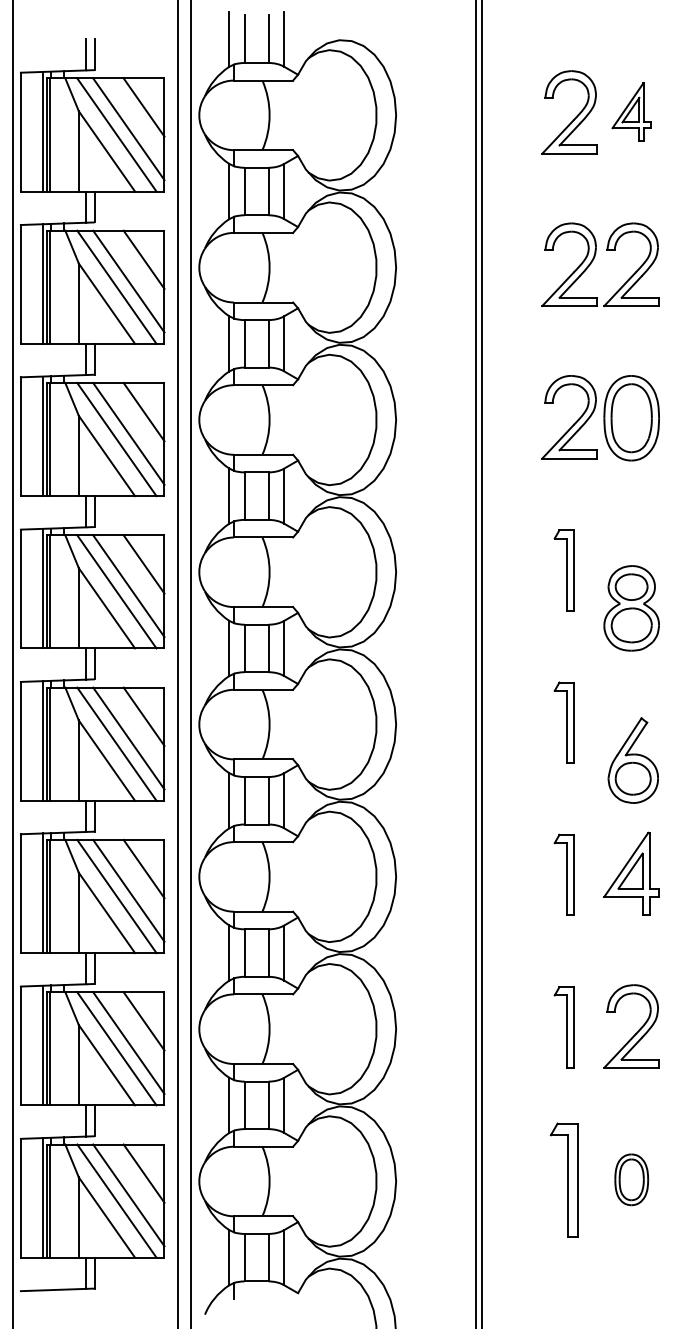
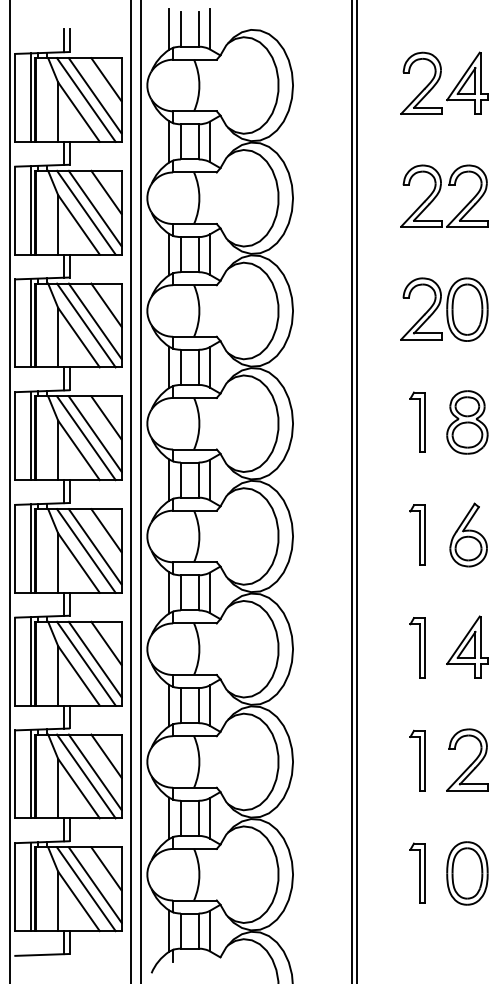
part: (631, 111) -> (467, 82), size x1.43
part: (631, 608) -> (467, 422), moved
part: (633, 759) -> (468, 534), moved
part: (564, 1178) -> (417, 872), size x0.71
part: (631, 1179) -> (467, 873), size x1.67

